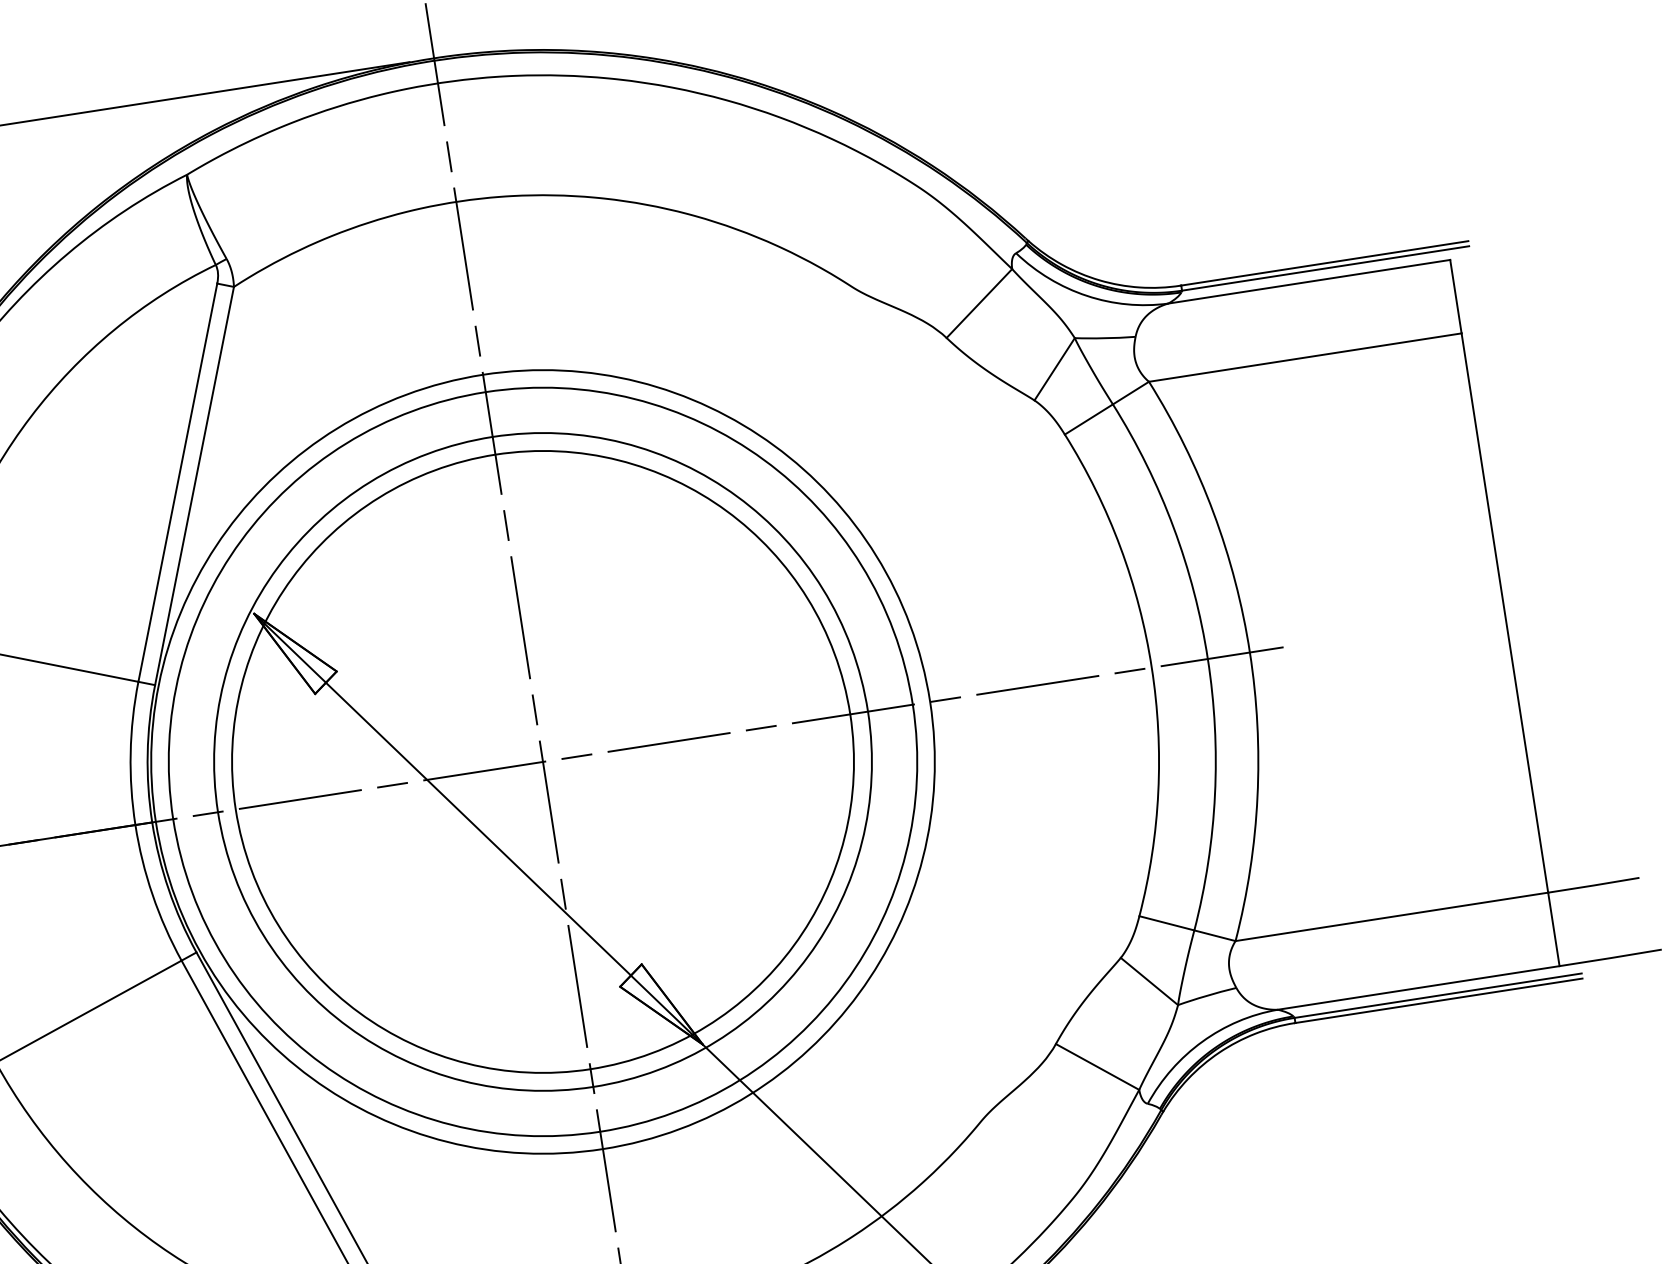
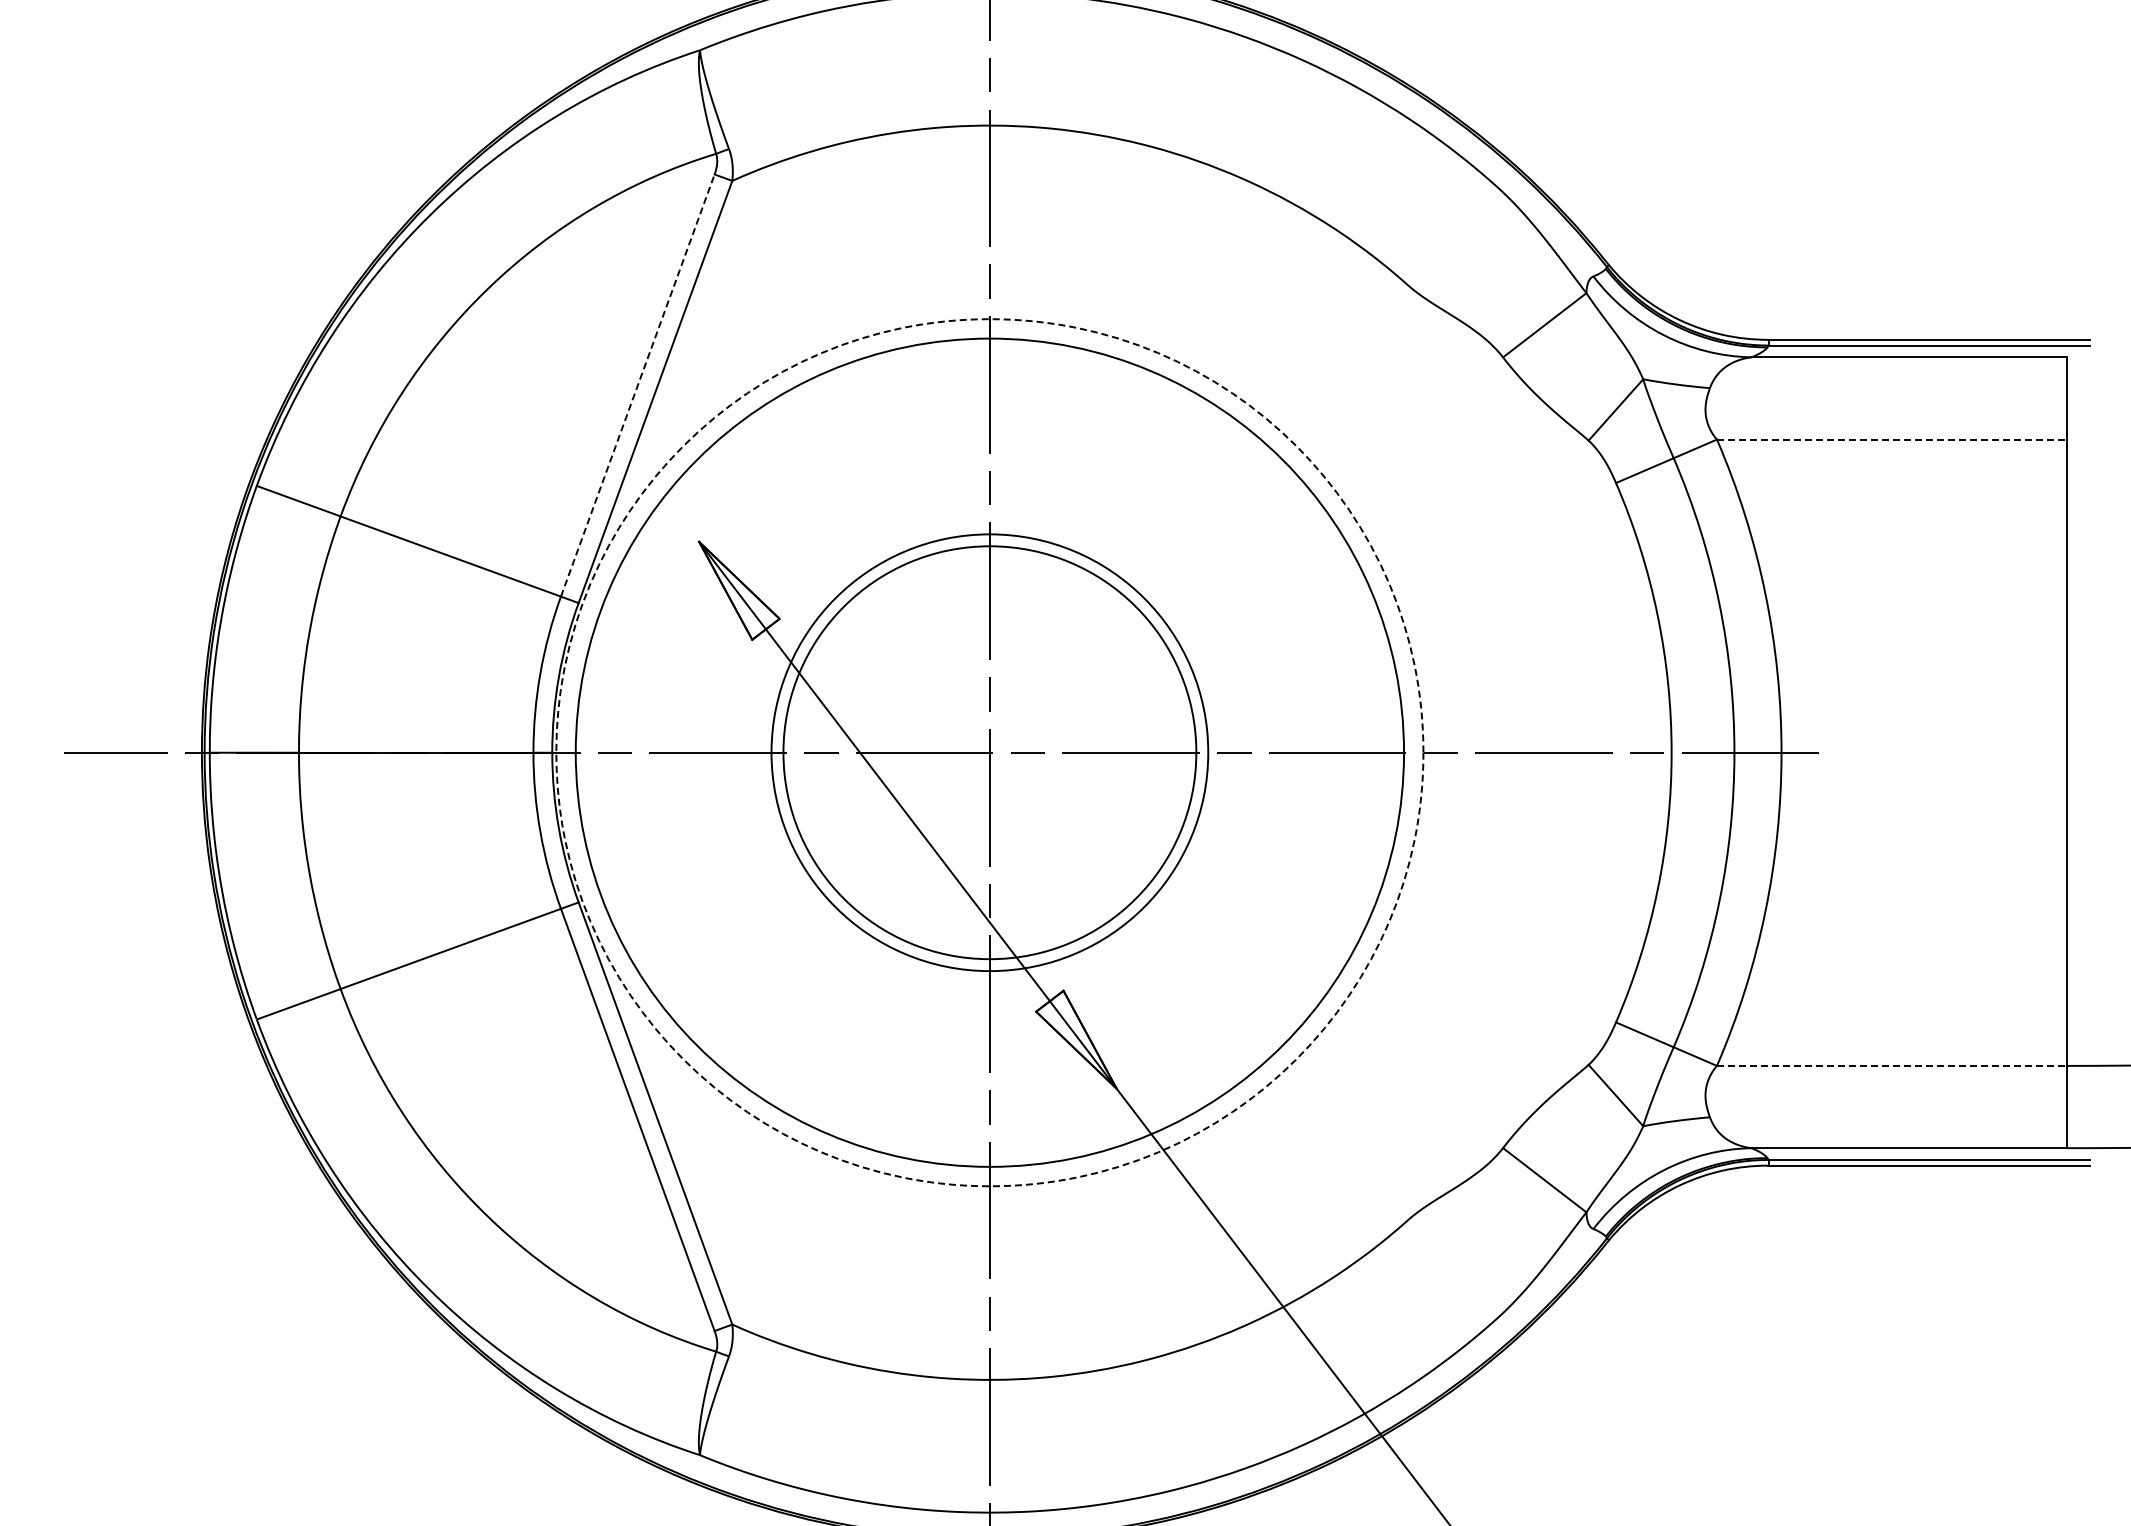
line: (1305, 357) -> (1892, 439), solid -> dashed
line: (177, 482) -> (637, 385), solid -> dashed
circle: (542, 761) -> (989, 752), size x0.6
circle: (542, 761) -> (989, 752), size x0.6
circle: (542, 761) -> (989, 752), solid -> dashed
line: (1392, 916) -> (1892, 1065), solid -> dashed

